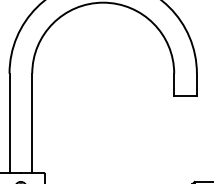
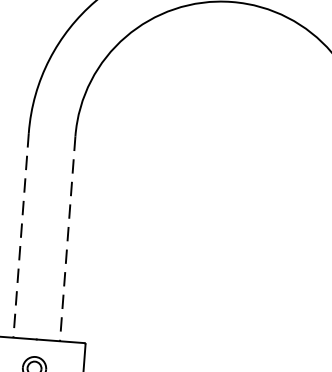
line: (9, 123) -> (21, 235), solid -> dashed
line: (32, 123) -> (68, 238), solid -> dashed

